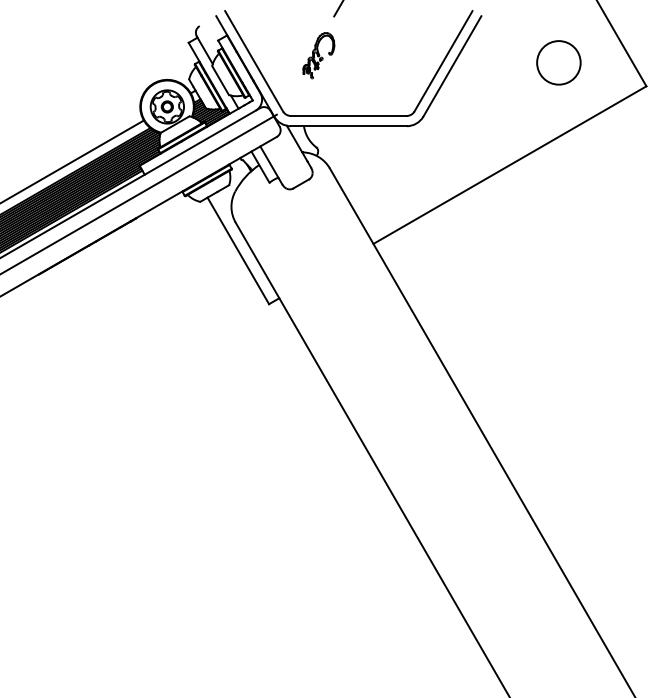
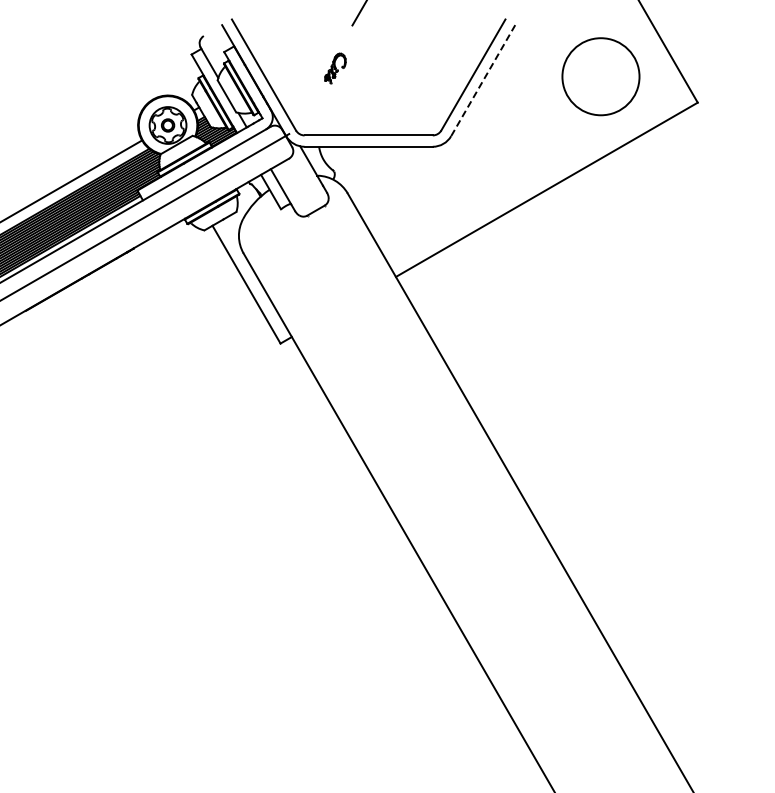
part: (318, 55) -> (335, 68), size x0.6
circle: (558, 62) -> (600, 76), size x1.6
line: (451, 67) -> (482, 81), solid -> dashed

